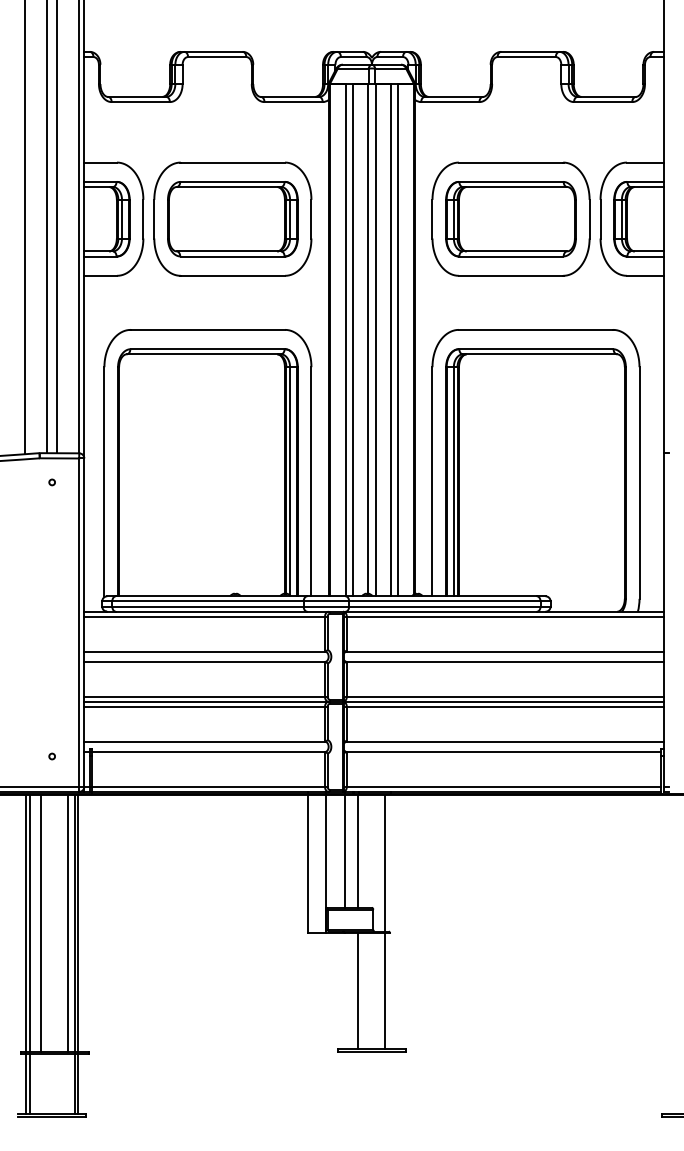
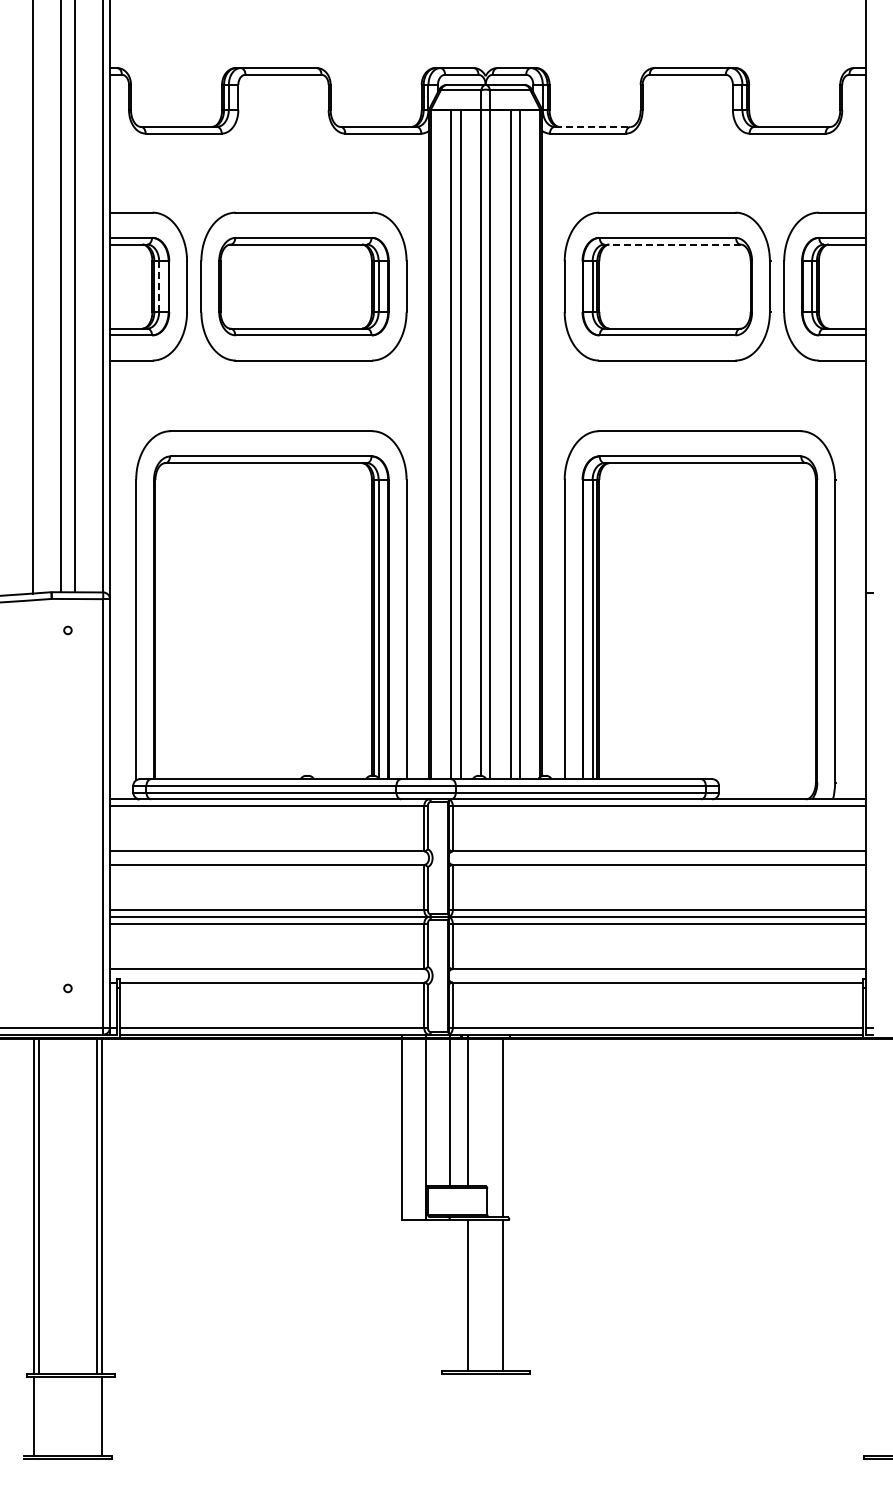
line: (454, 96) -> (593, 126), solid -> dashed
line: (515, 186) -> (672, 244), solid -> dashed
line: (122, 219) -> (159, 286), solid -> dashed
line: (41, 923) -> (53, 1206), removed
line: (67, 923) -> (88, 1206), removed
line: (29, 1083) -> (38, 1415), removed
line: (74, 1083) -> (97, 1415), removed

